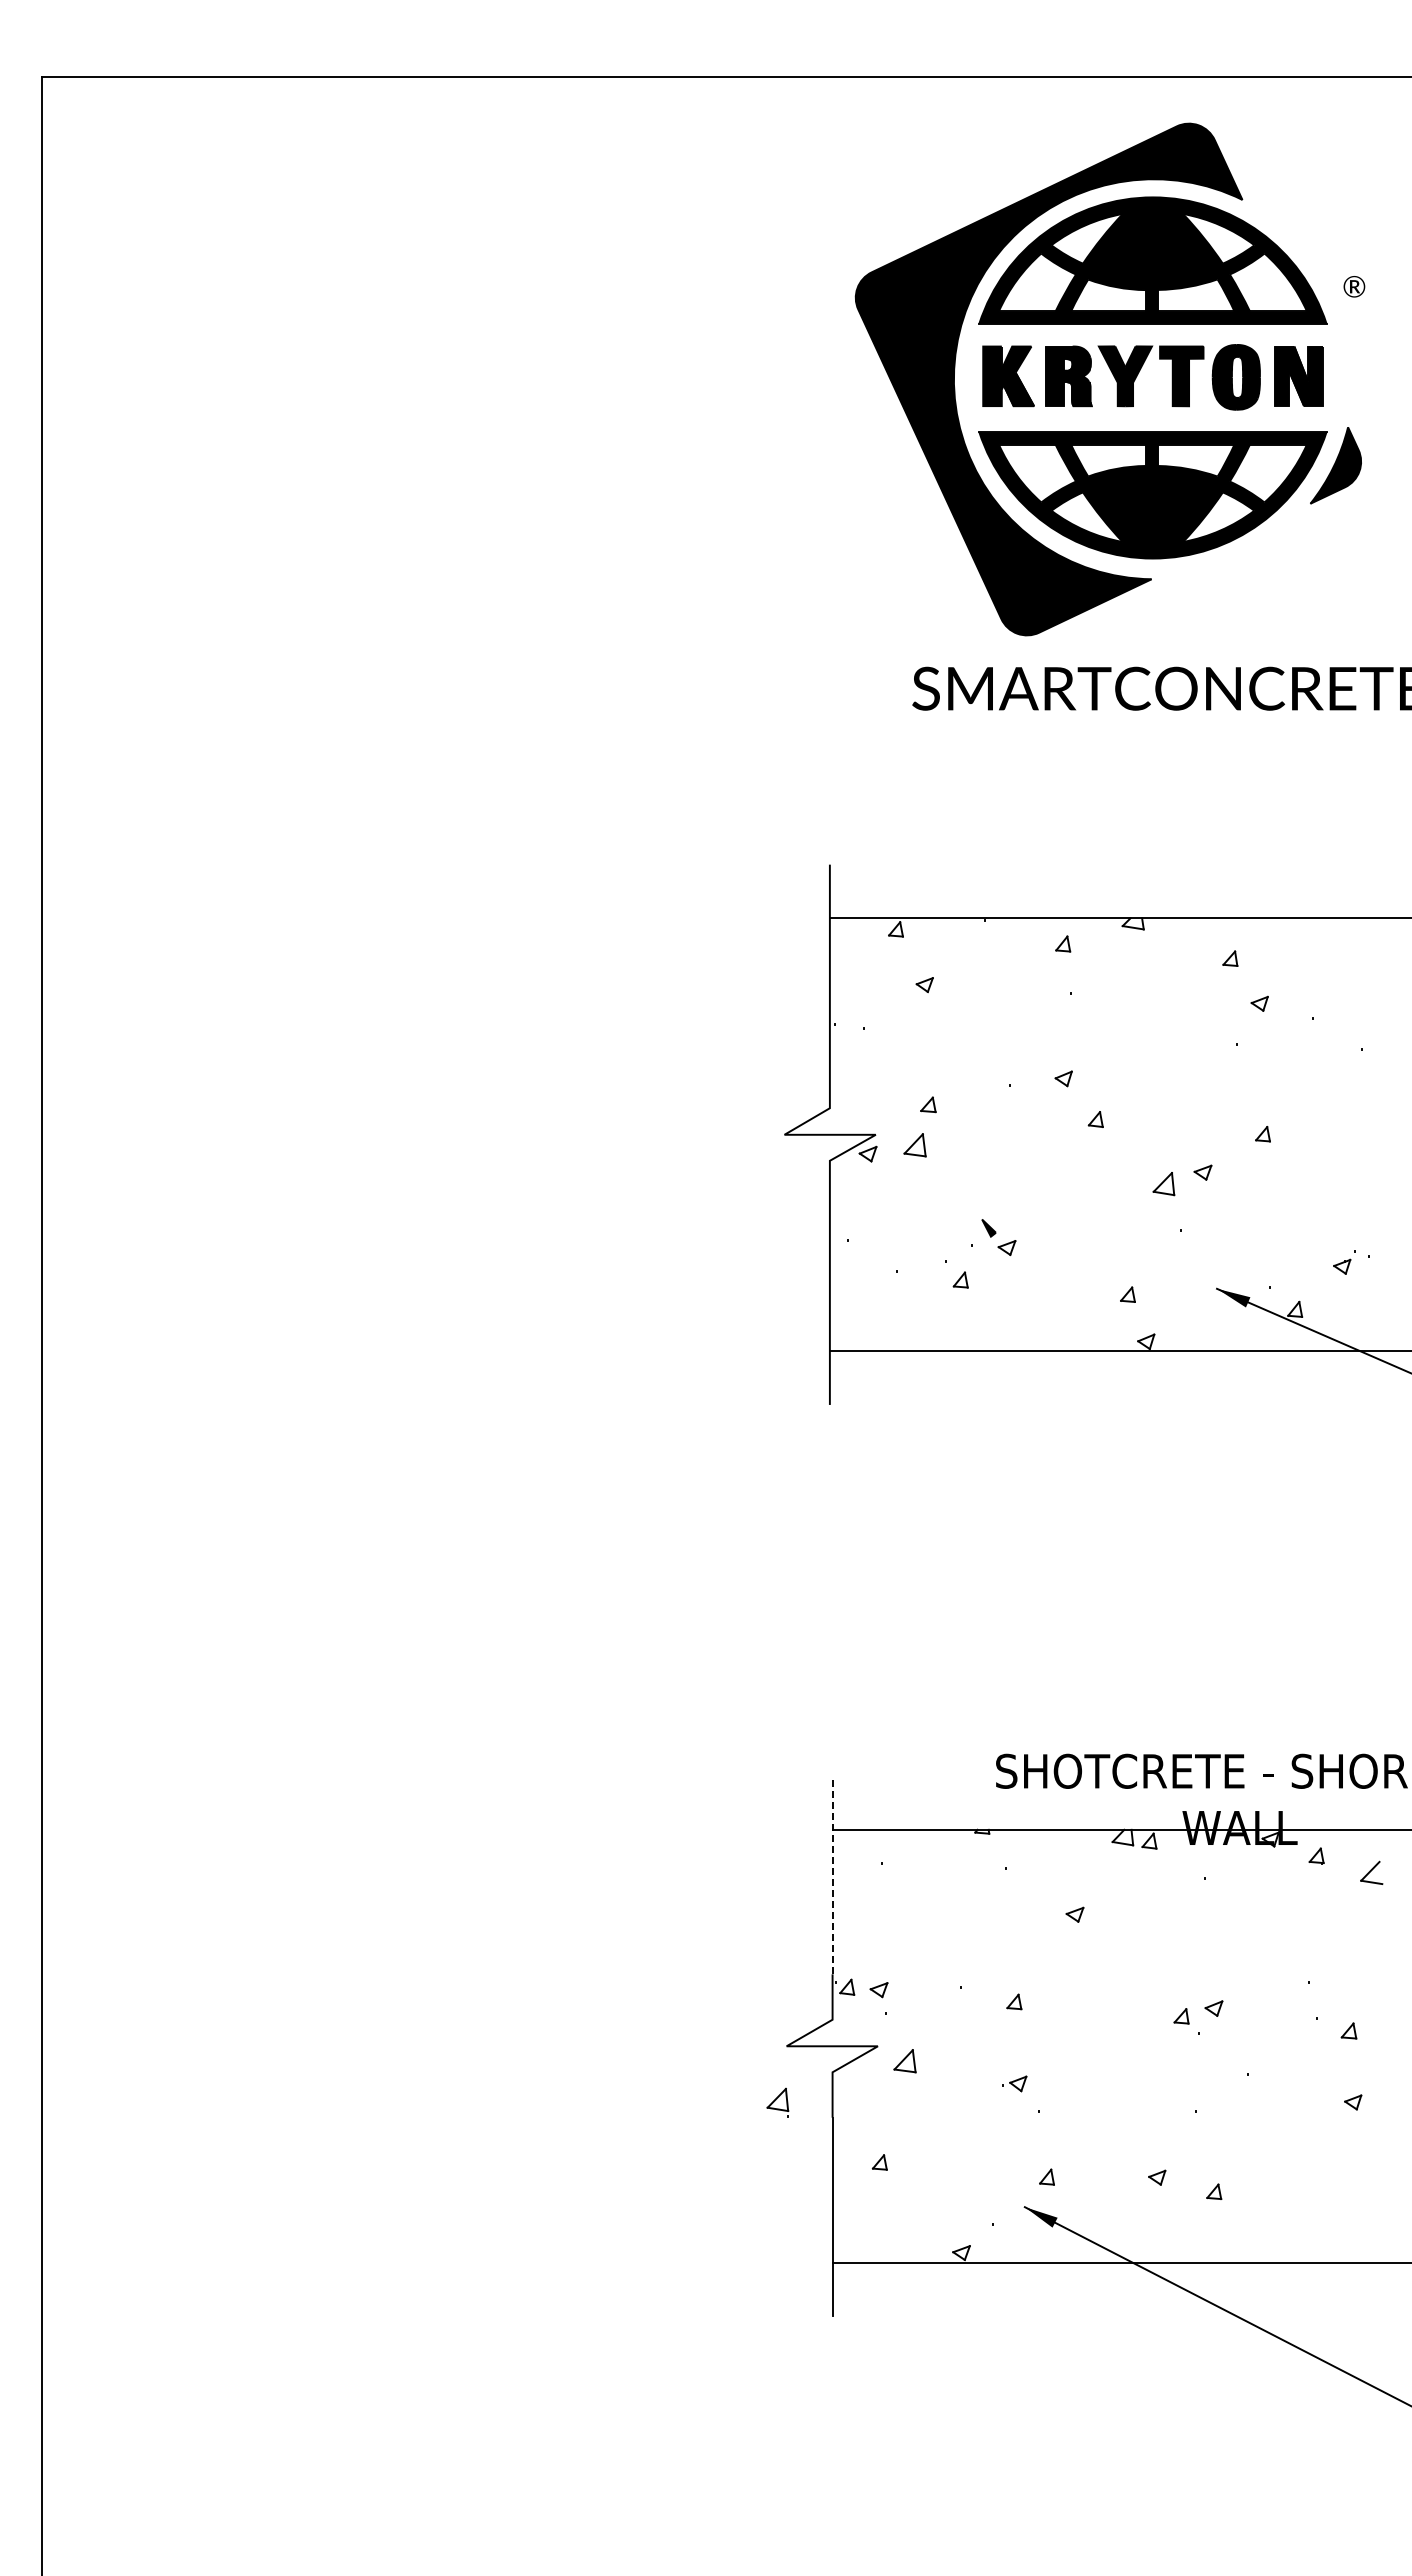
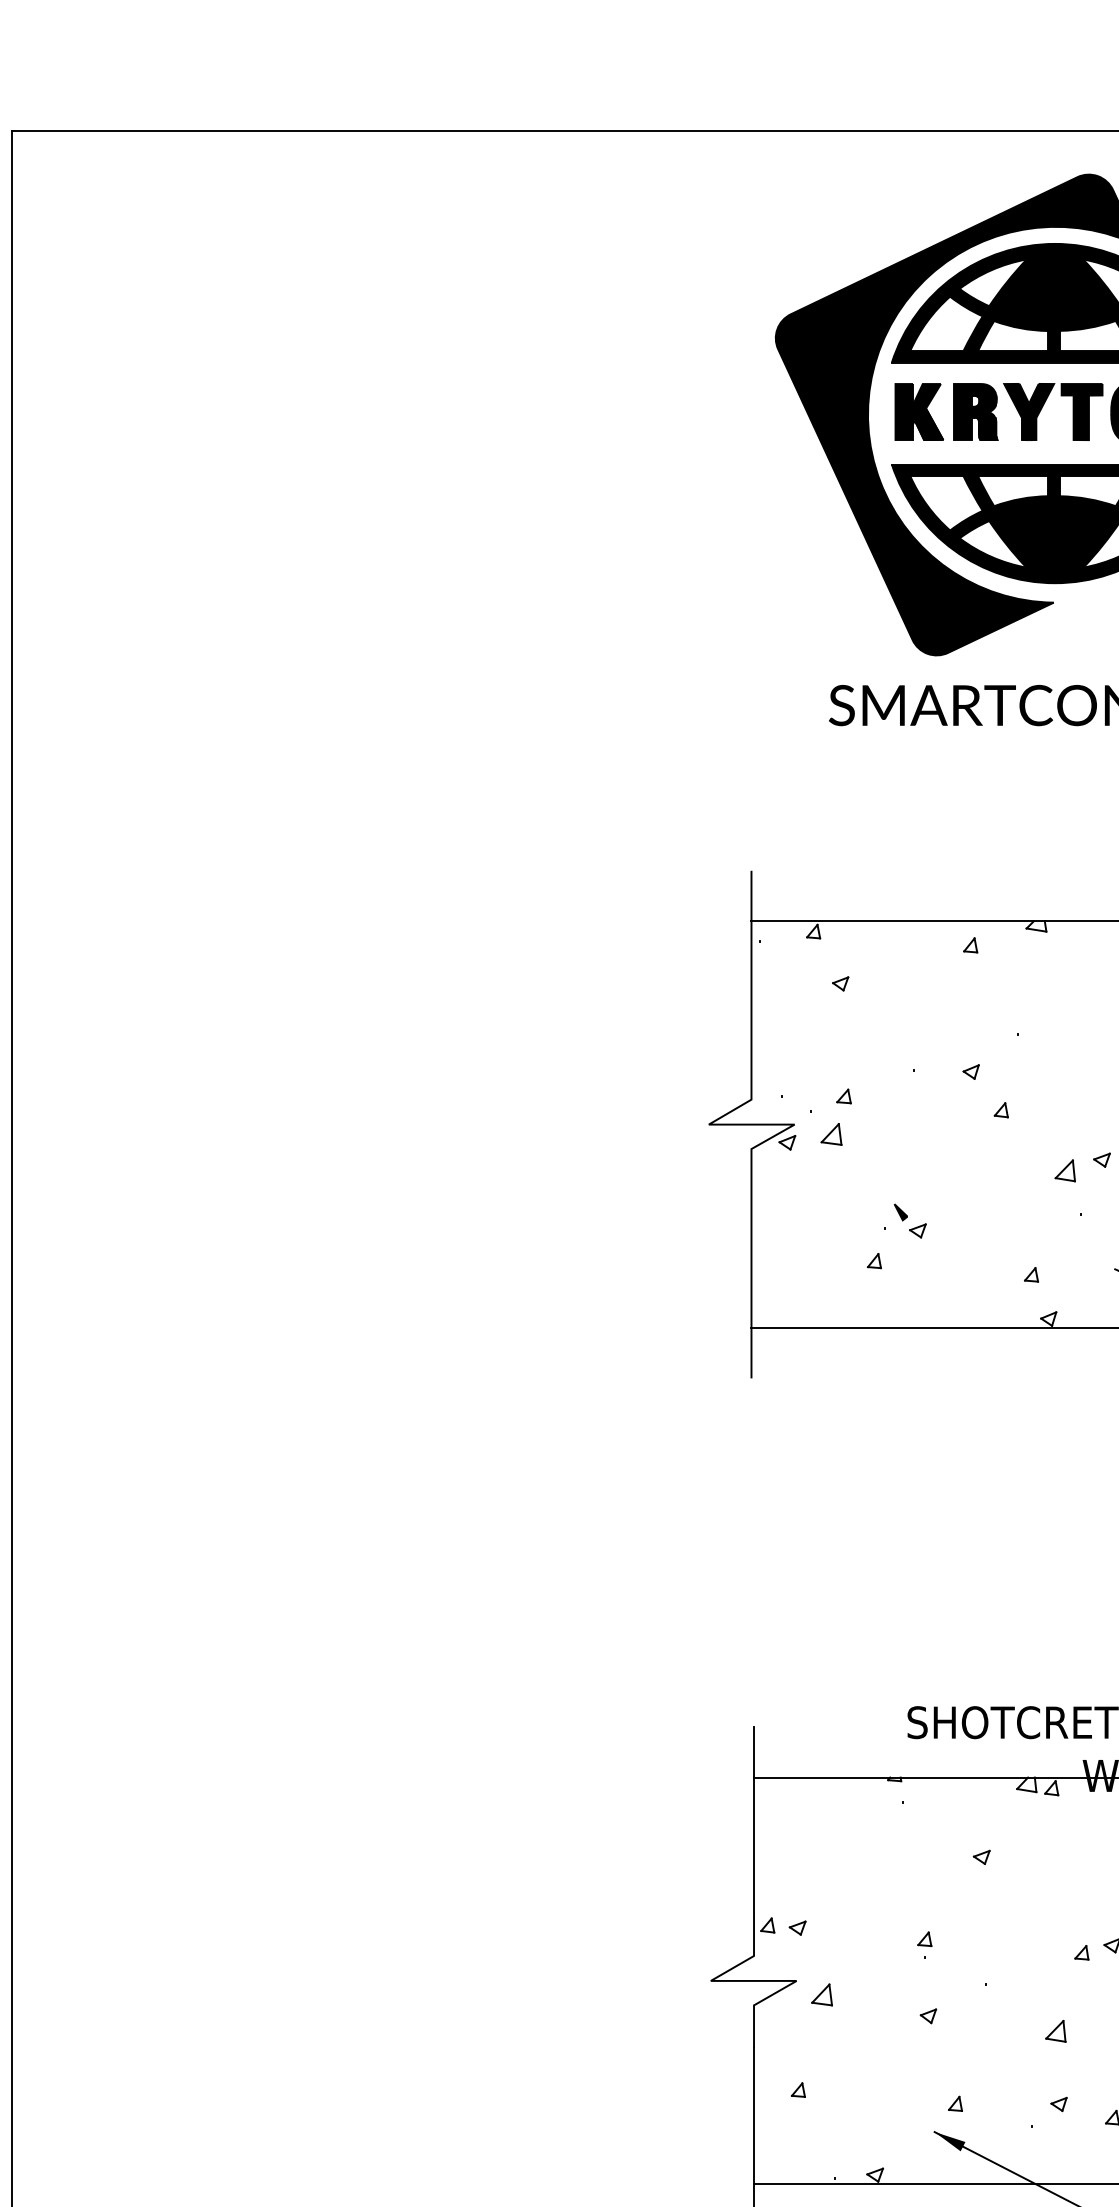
line: (832, 1874) -> (753, 1819), dashed -> solid
part: (777, 2102) -> (1055, 2033), moved

